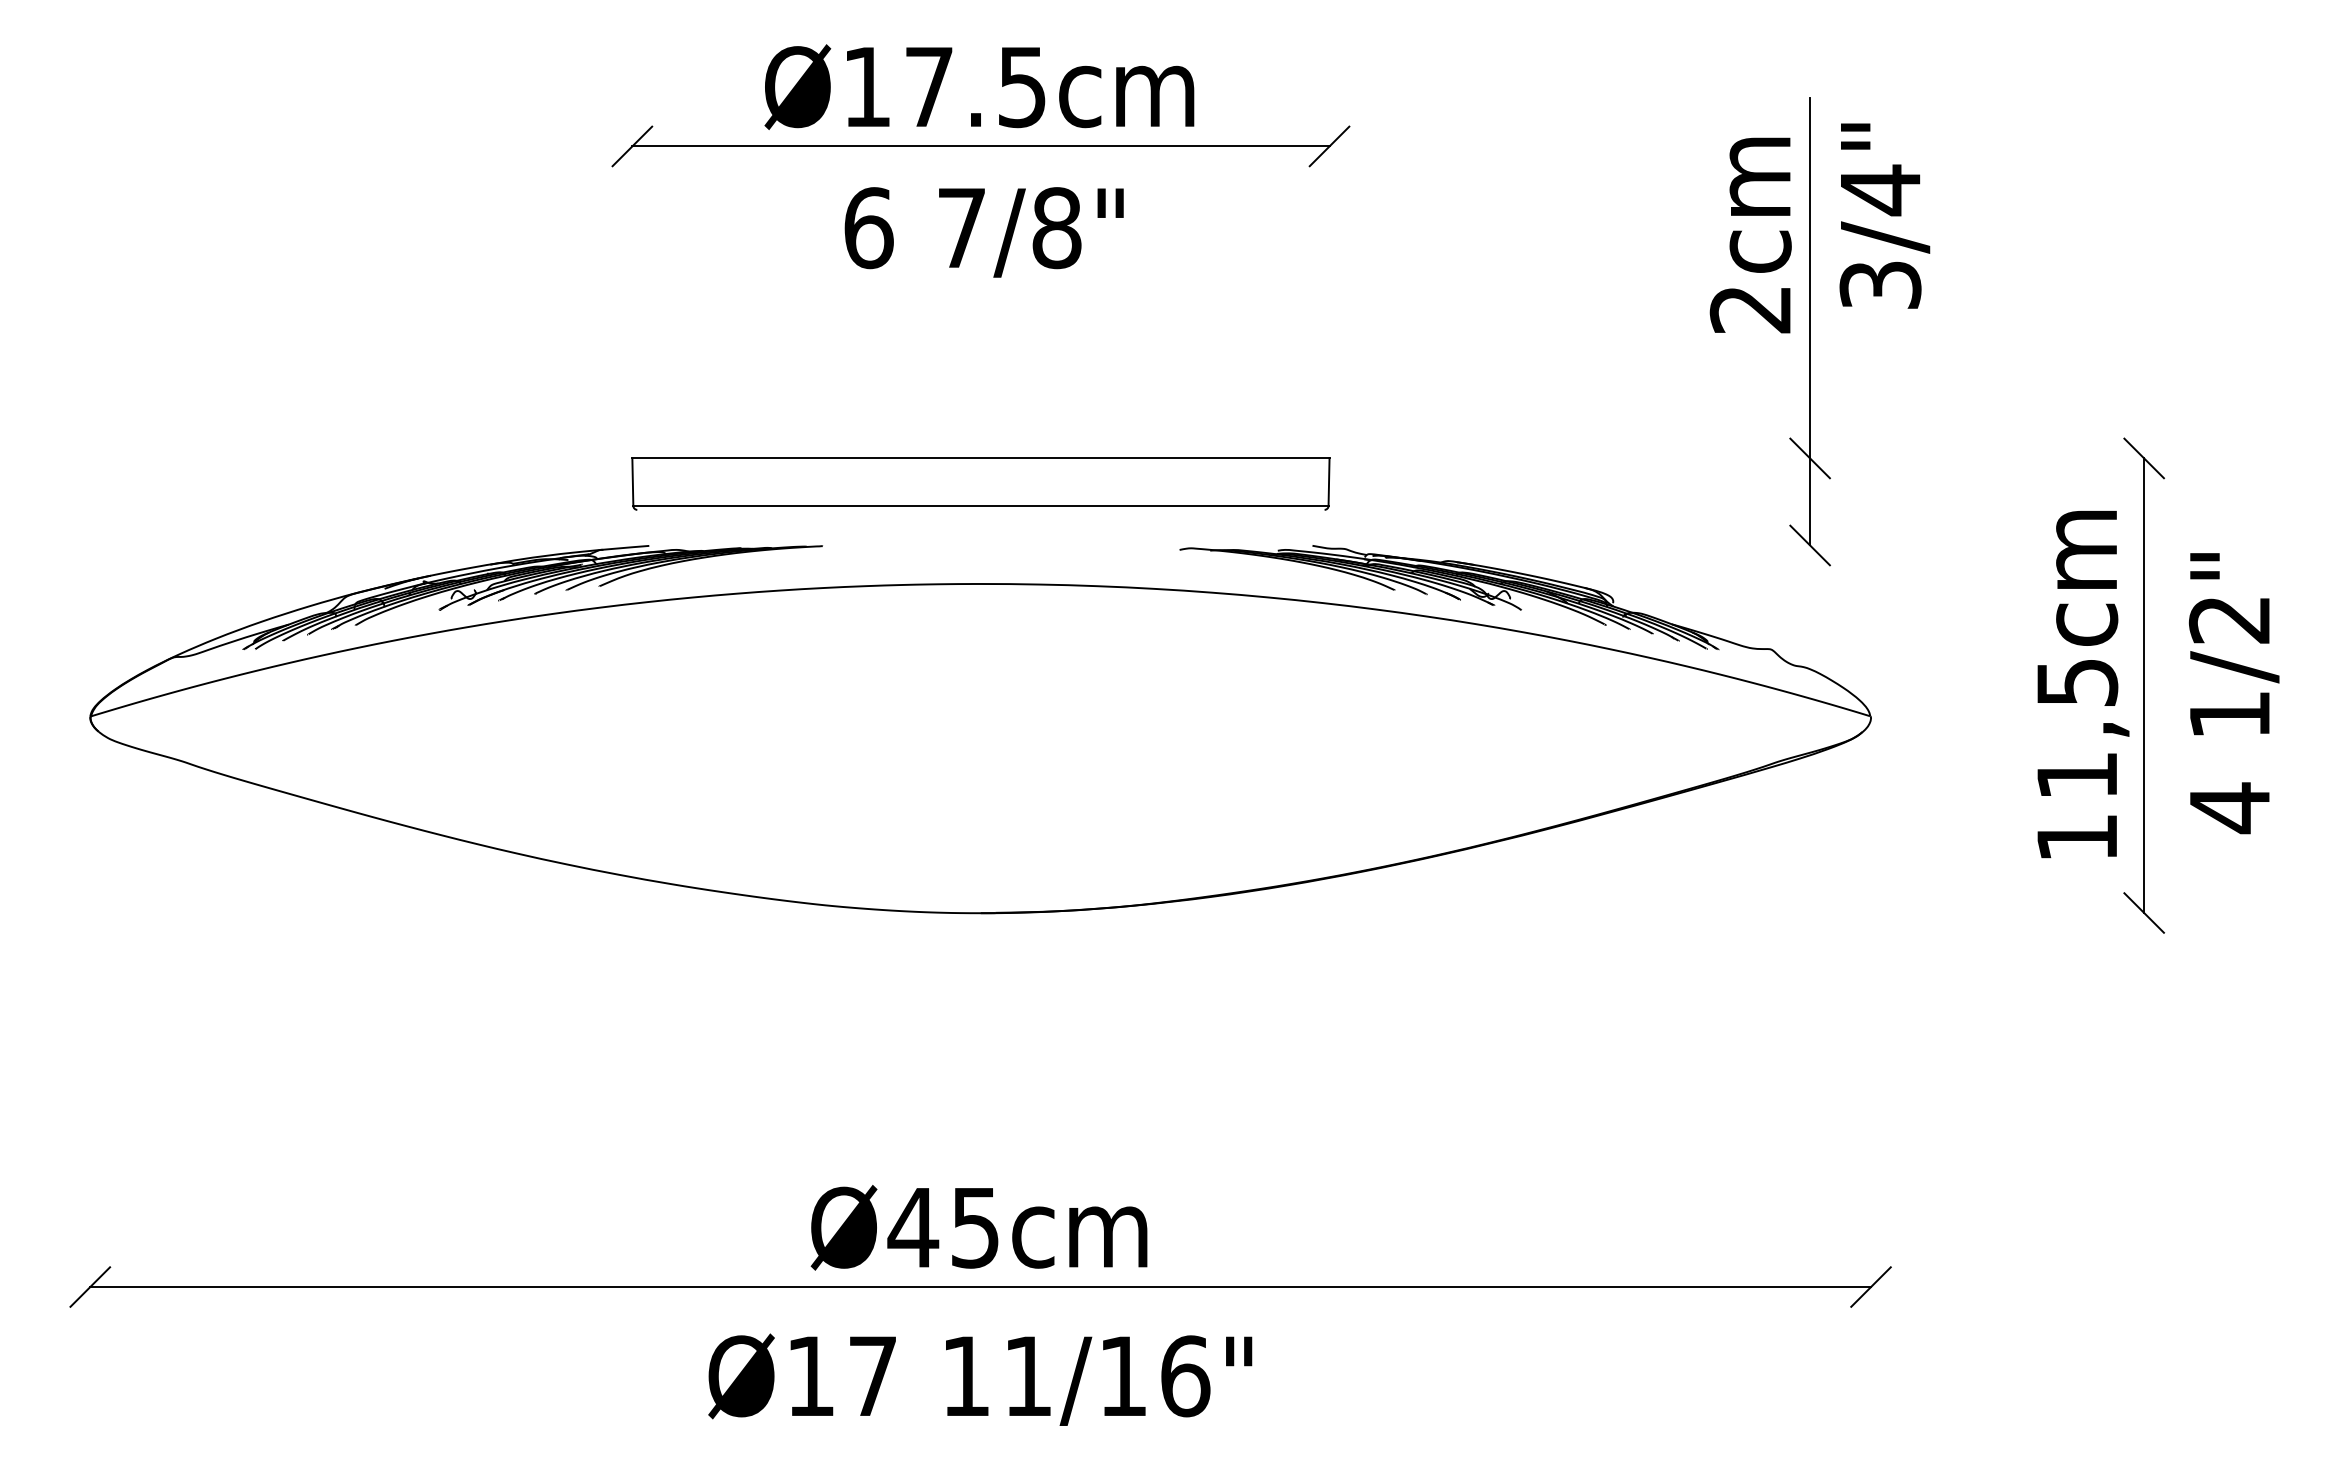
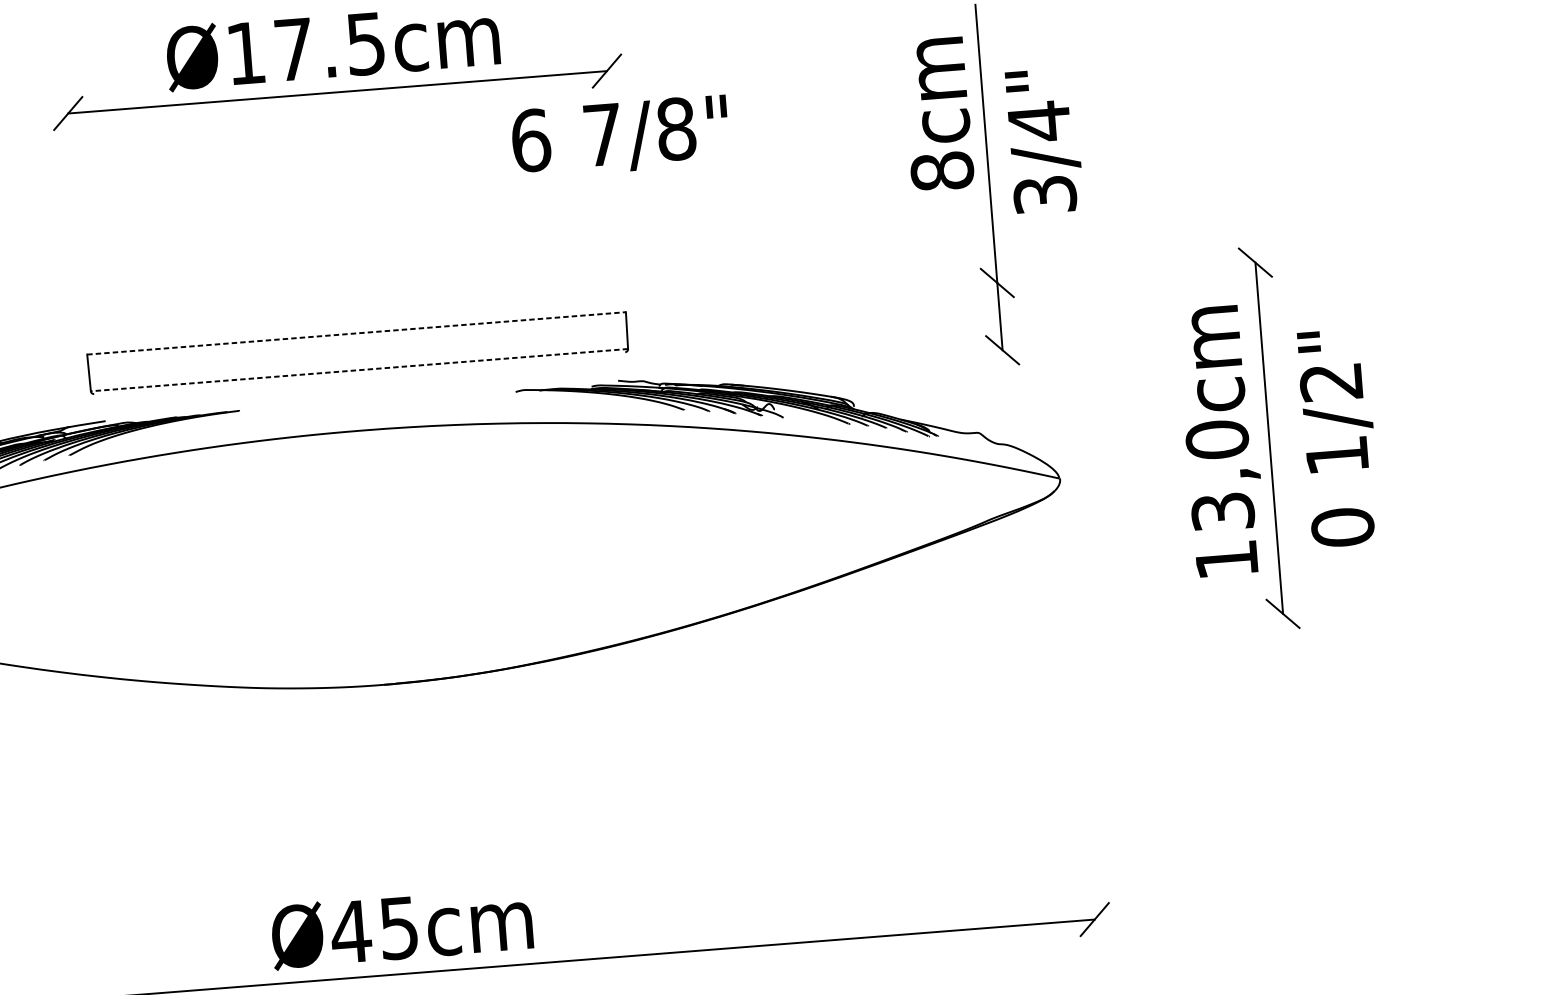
text: (1884, 215) -> (1043, 140), moved
text: (983, 232) -> (619, 137), moved
text: (1750, 309) -> (942, 171), 2cm -> 8cm
line: (980, 458) -> (356, 333), solid -> dashed
line: (980, 506) -> (359, 370), solid -> dashed
text: (2077, 728) -> (1220, 475), 11,5cm -> 13,0cm
text: (2229, 808) -> (1342, 527), 4 -> 0

